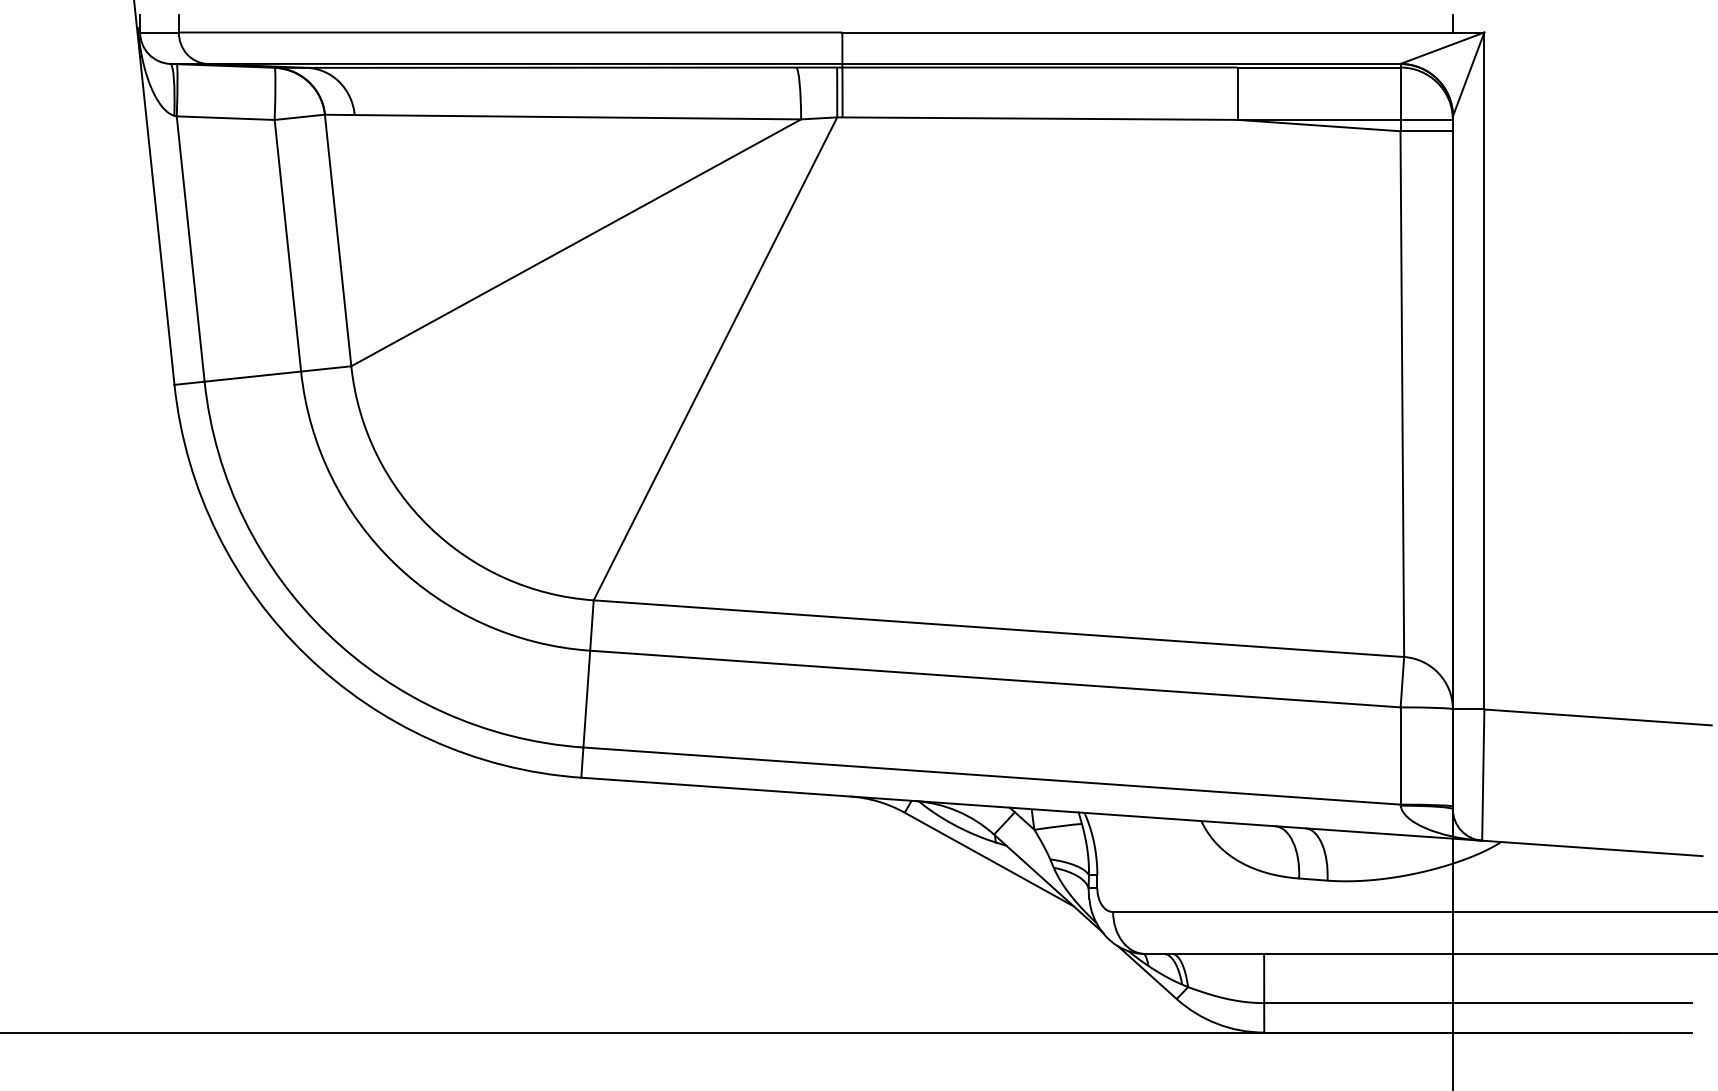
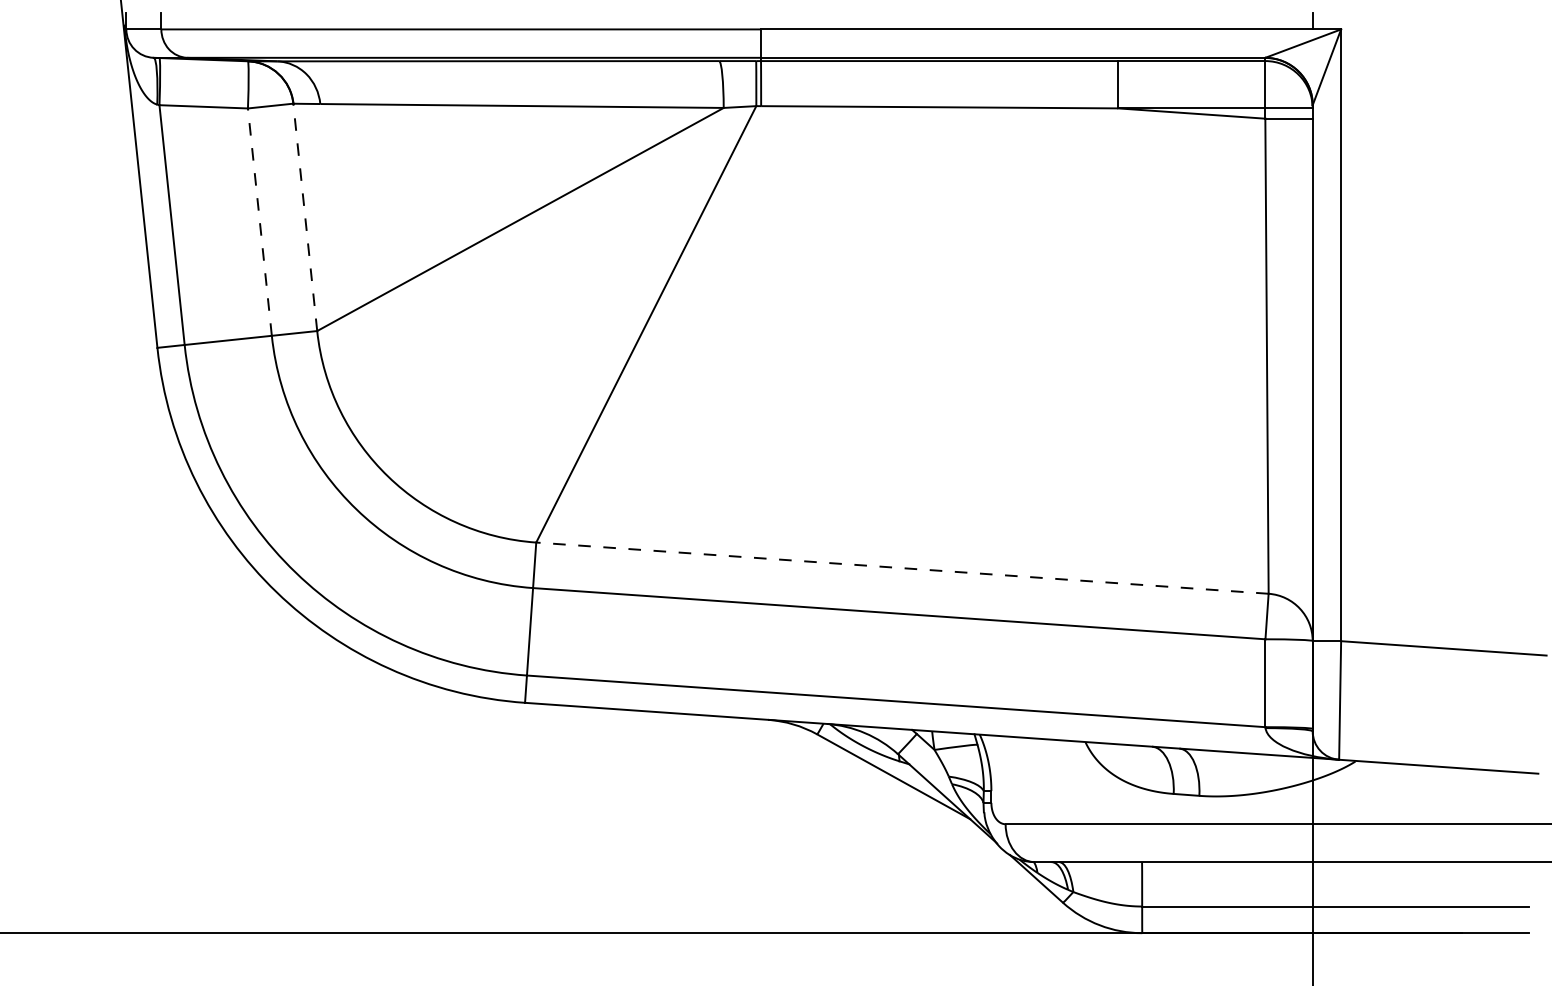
line: (338, 239) -> (305, 216), solid -> dashed
line: (287, 245) -> (259, 221), solid -> dashed
line: (997, 629) -> (901, 568), solid -> dashed

